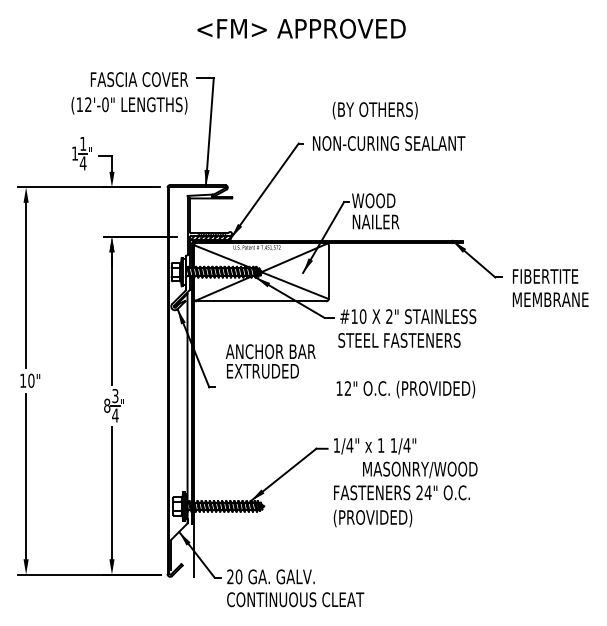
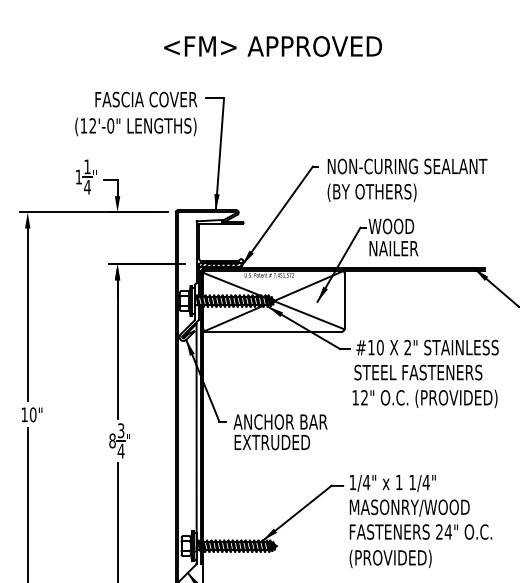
text: (301, 28) -> (272, 46), moved
text: (374, 110) -> (371, 192), moved
text: (270, 361) -> (280, 432), moved
text: (405, 389) -> (424, 398), moved
text: (420, 469) -> (410, 507), moved

